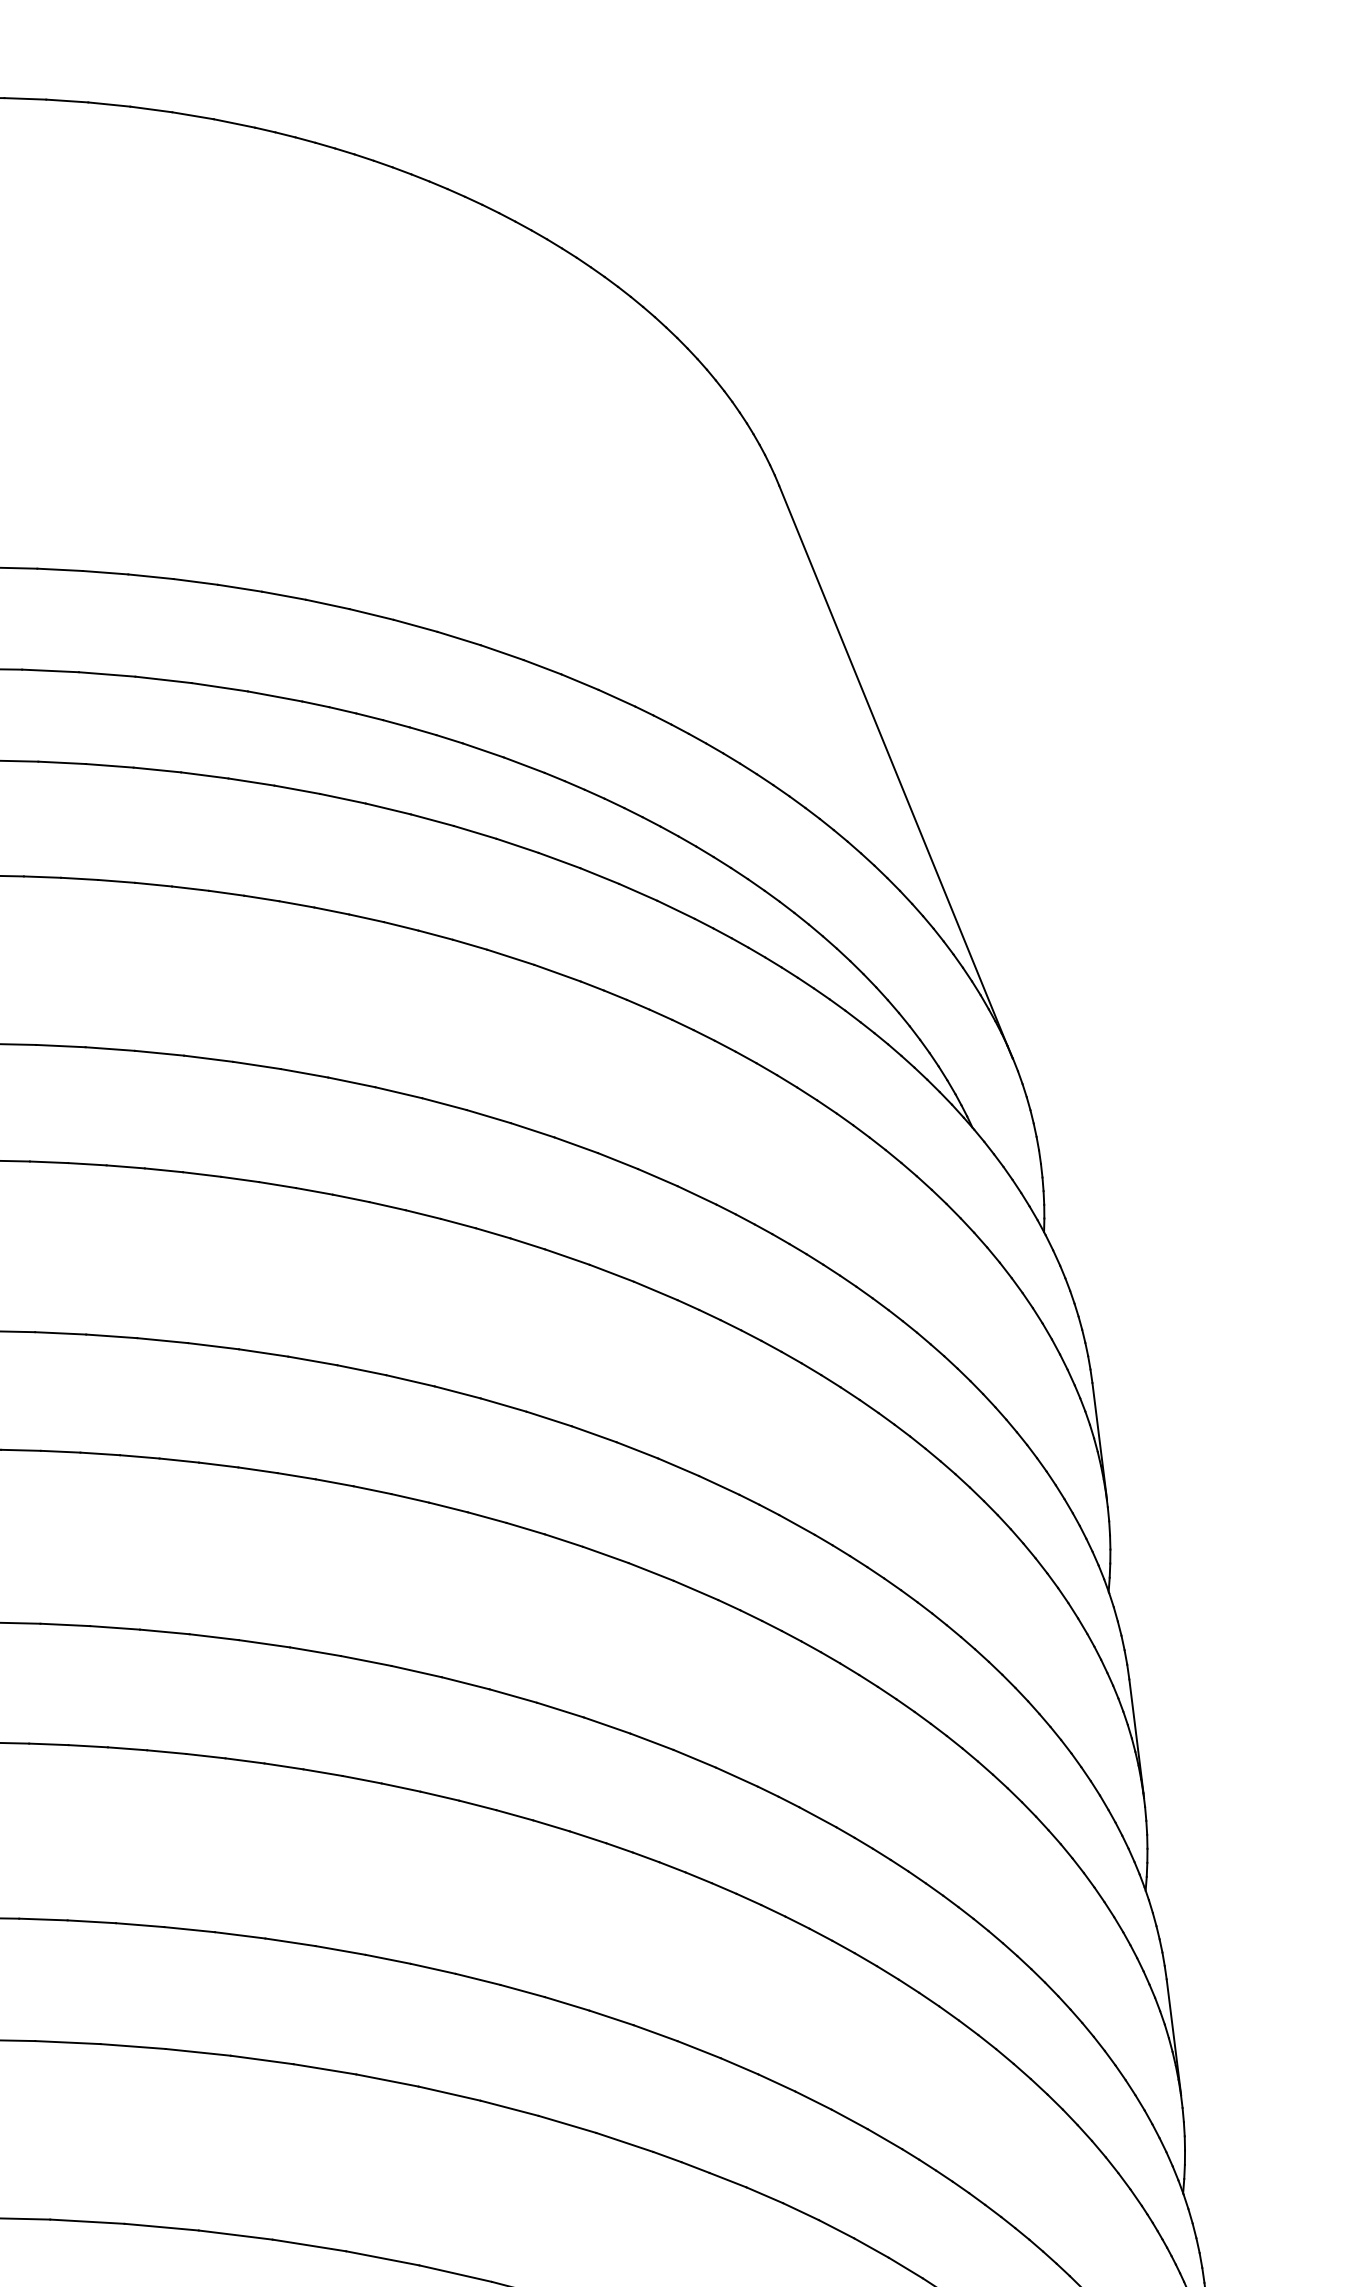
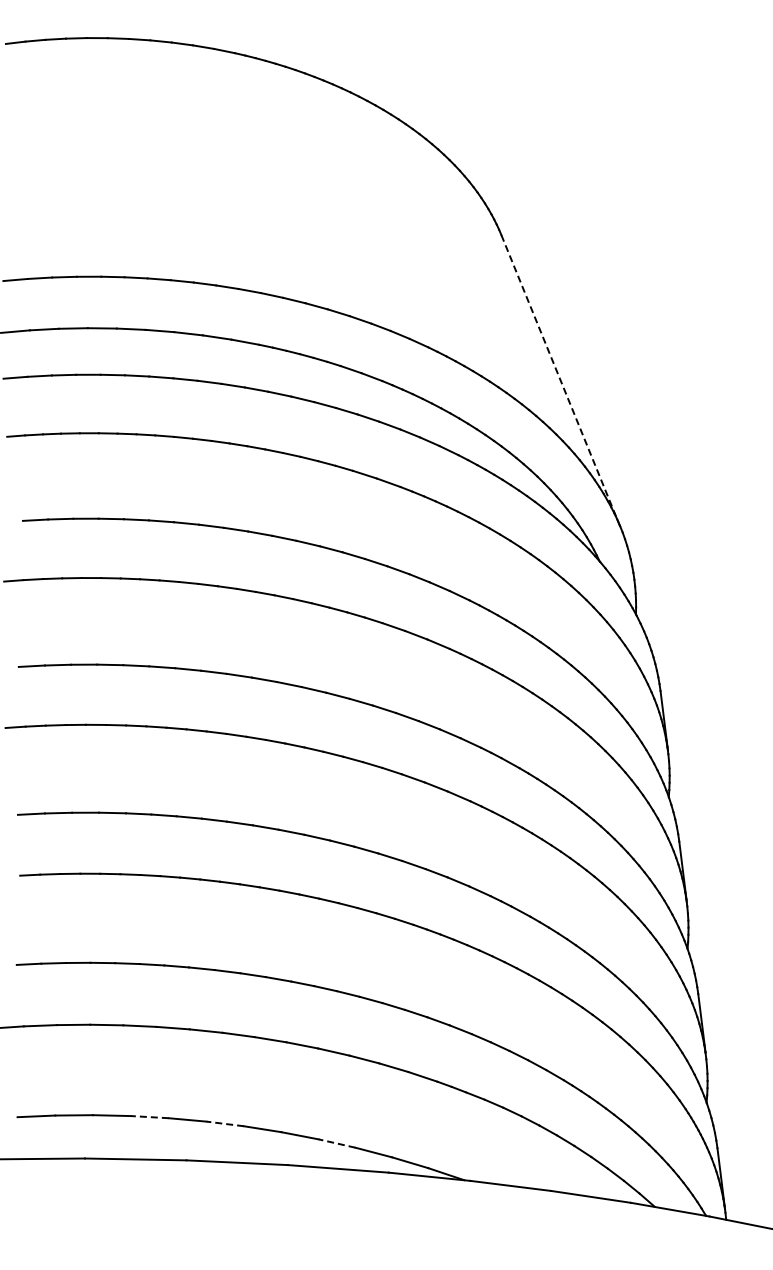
line: (895, 773) -> (560, 381), solid -> dashed
line: (86, 2222) -> (149, 1117), solid -> dashed
line: (236, 2234) -> (225, 1123), solid -> dashed
line: (456, 2273) -> (337, 1143), solid -> dashed

